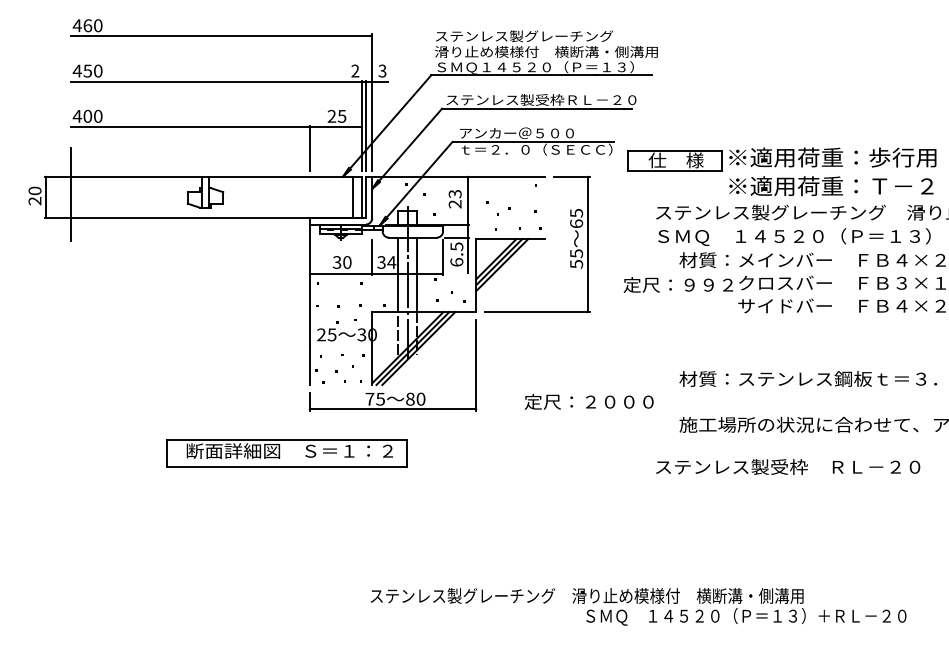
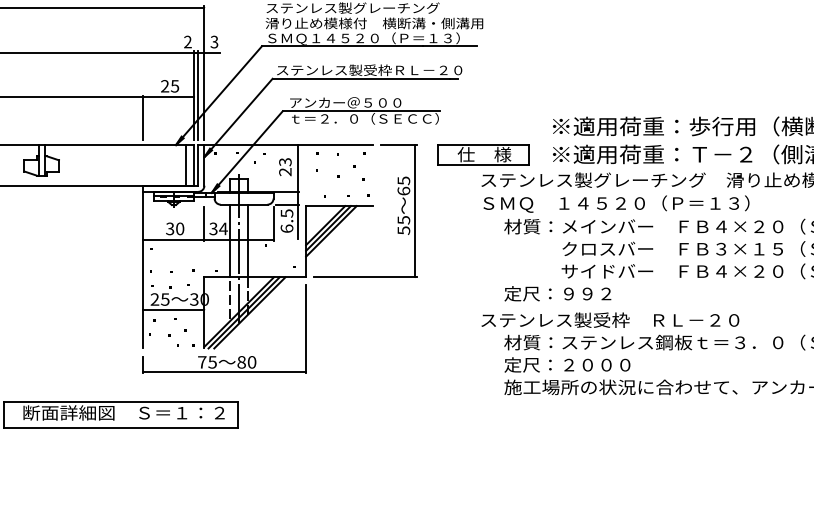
part: (674, 160) -> (482, 154), moved
text: (677, 284) -> (557, 293), moved
line: (340, 345) -> (173, 309), added
text: (588, 401) -> (566, 364), moved
text: (788, 466) -> (610, 319), moved

